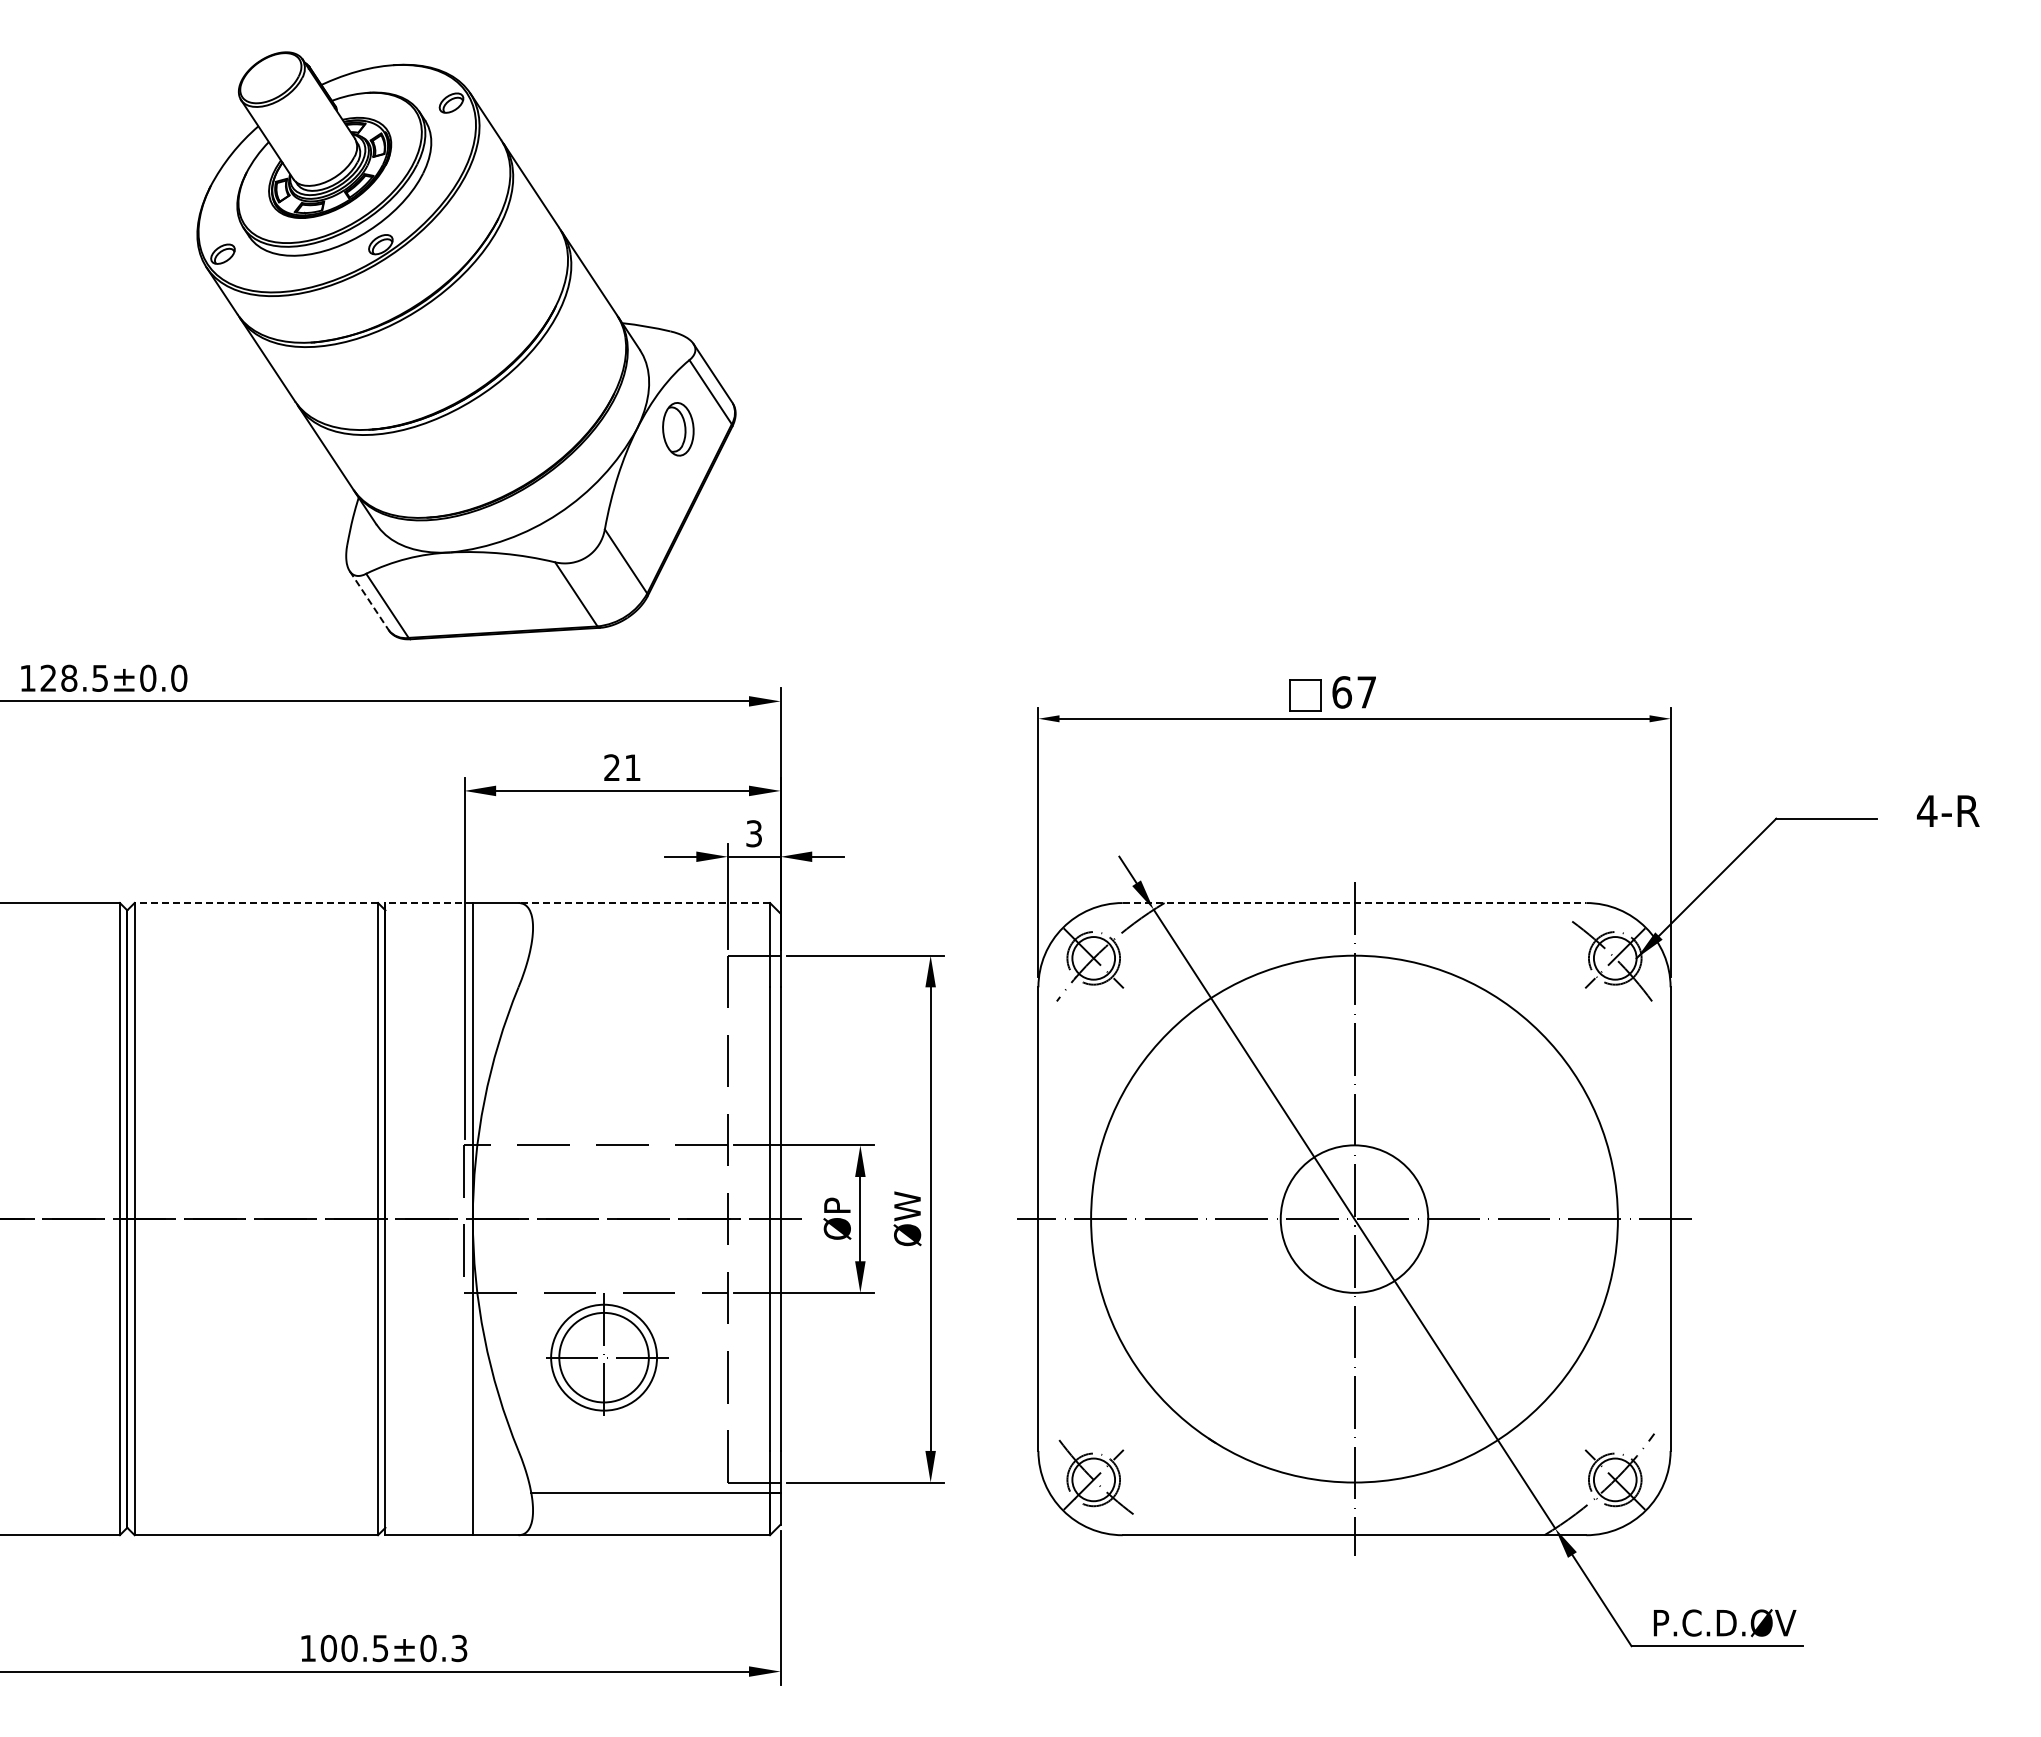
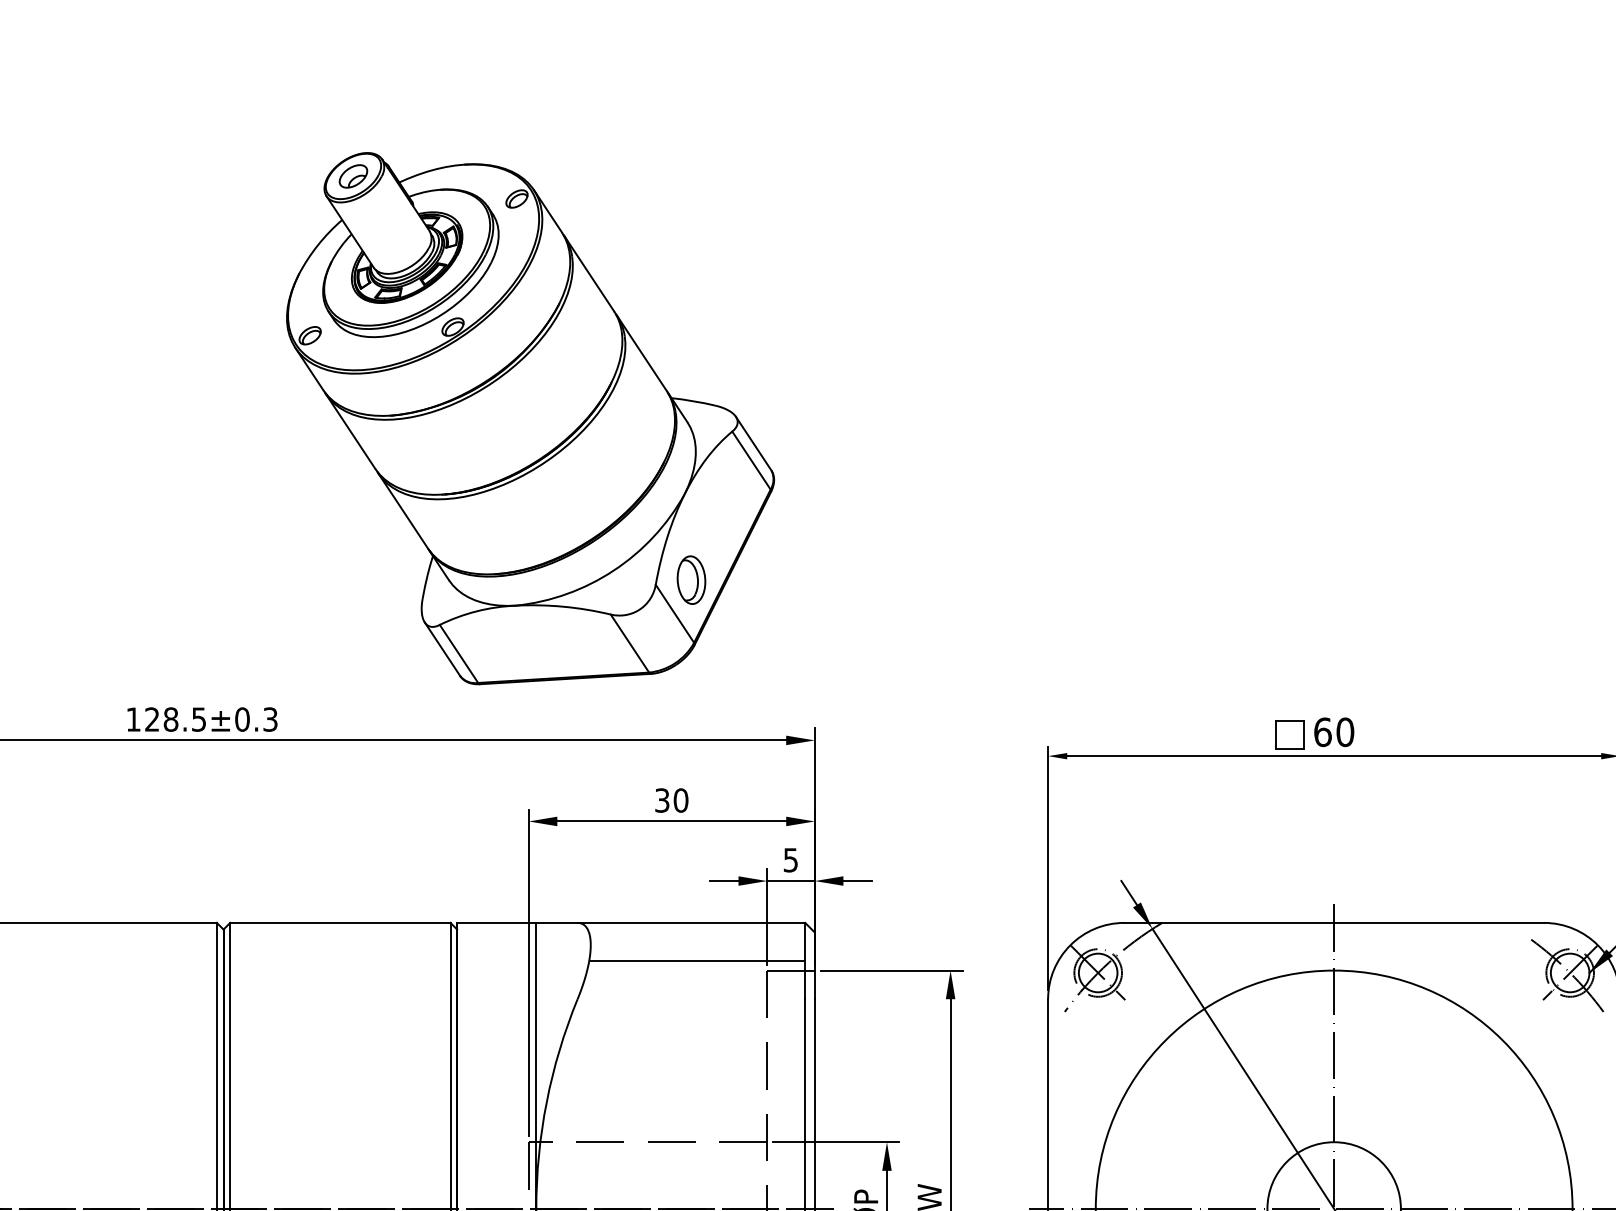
part: (270, 77) -> (353, 175), added
part: (678, 429) -> (691, 580), moved
line: (369, 601) -> (442, 650), dashed -> solid
text: (179, 677) -> (270, 718), 128.5±0.0 -> 128.5±0.3
text: (1366, 692) -> (1345, 732), 67 -> 60
text: (622, 767) -> (671, 800), 21 -> 30
text: (754, 833) -> (791, 859), 3 -> 5
line: (256, 903) -> (340, 923), dashed -> solid
line: (429, 903) -> (497, 923), dashed -> solid
line: (644, 903) -> (691, 923), dashed -> solid
line: (1354, 903) -> (1334, 923), dashed -> solid
line: (650, 945) -> (697, 961), added

